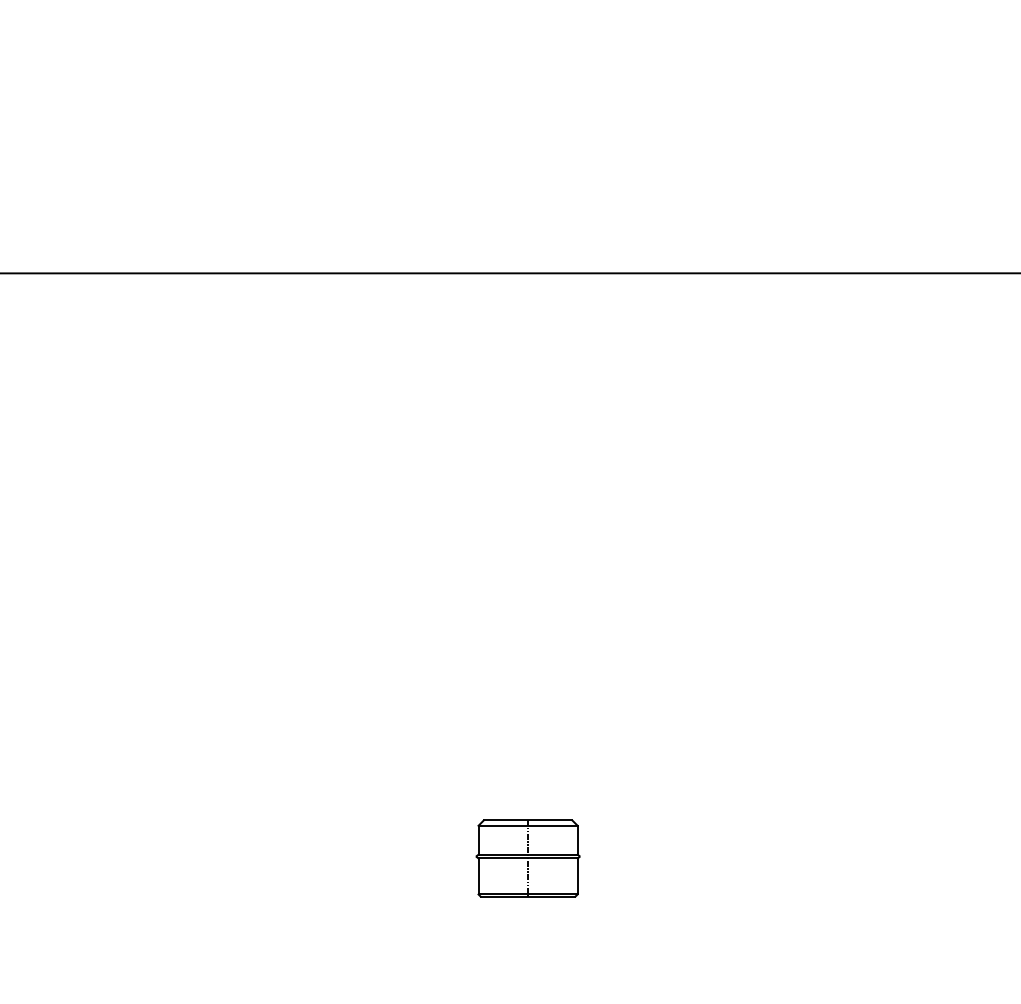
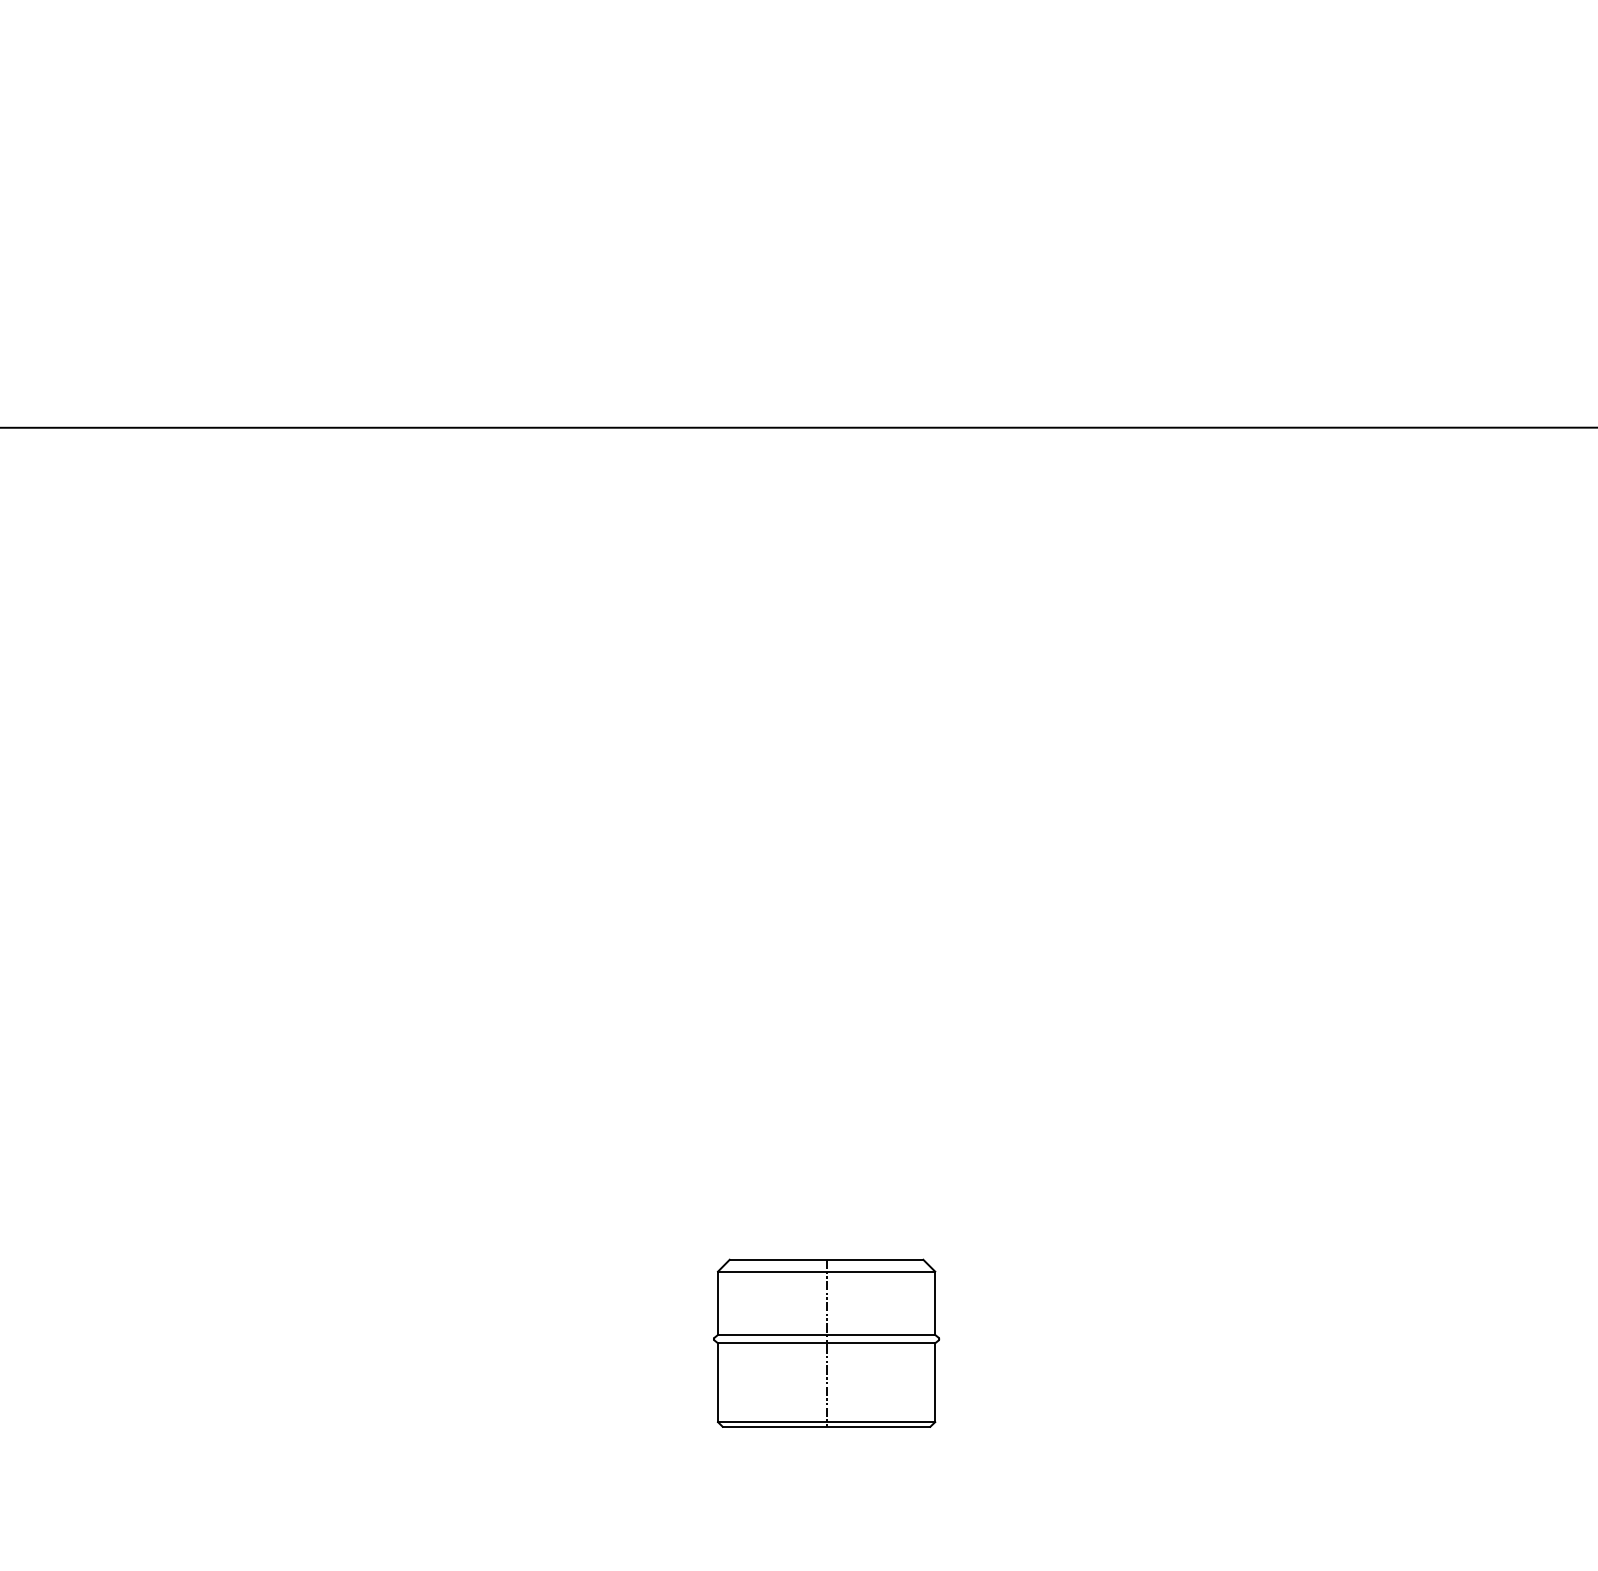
part: (527, 858) -> (825, 1343), size x1.4

